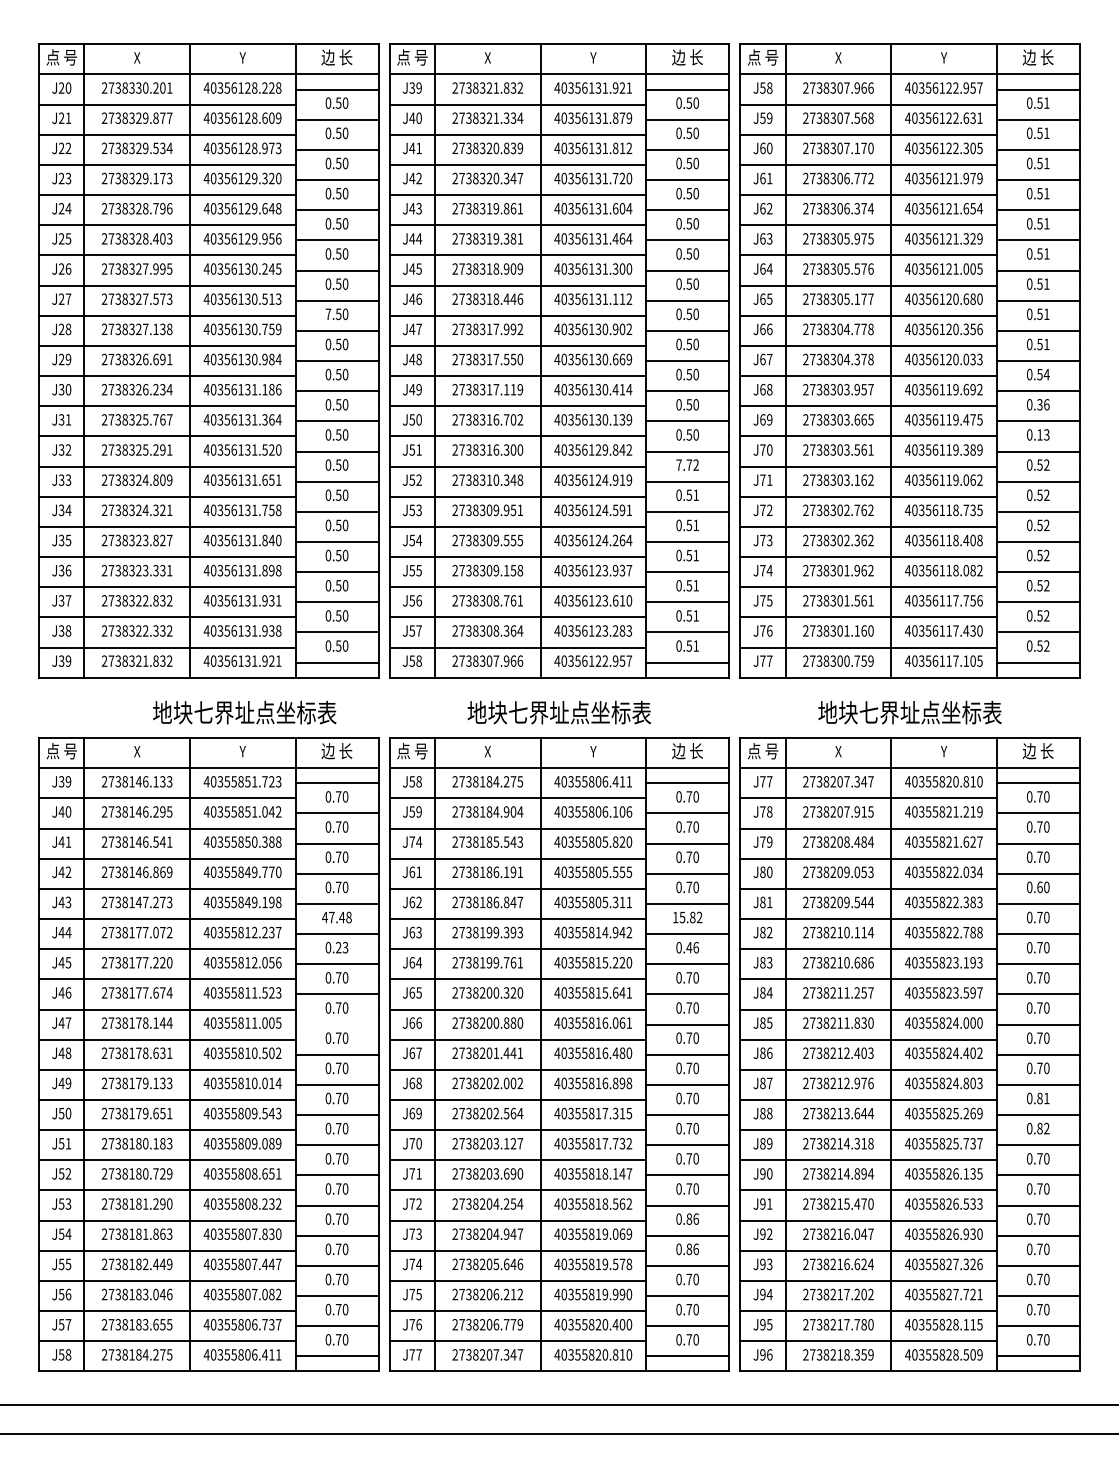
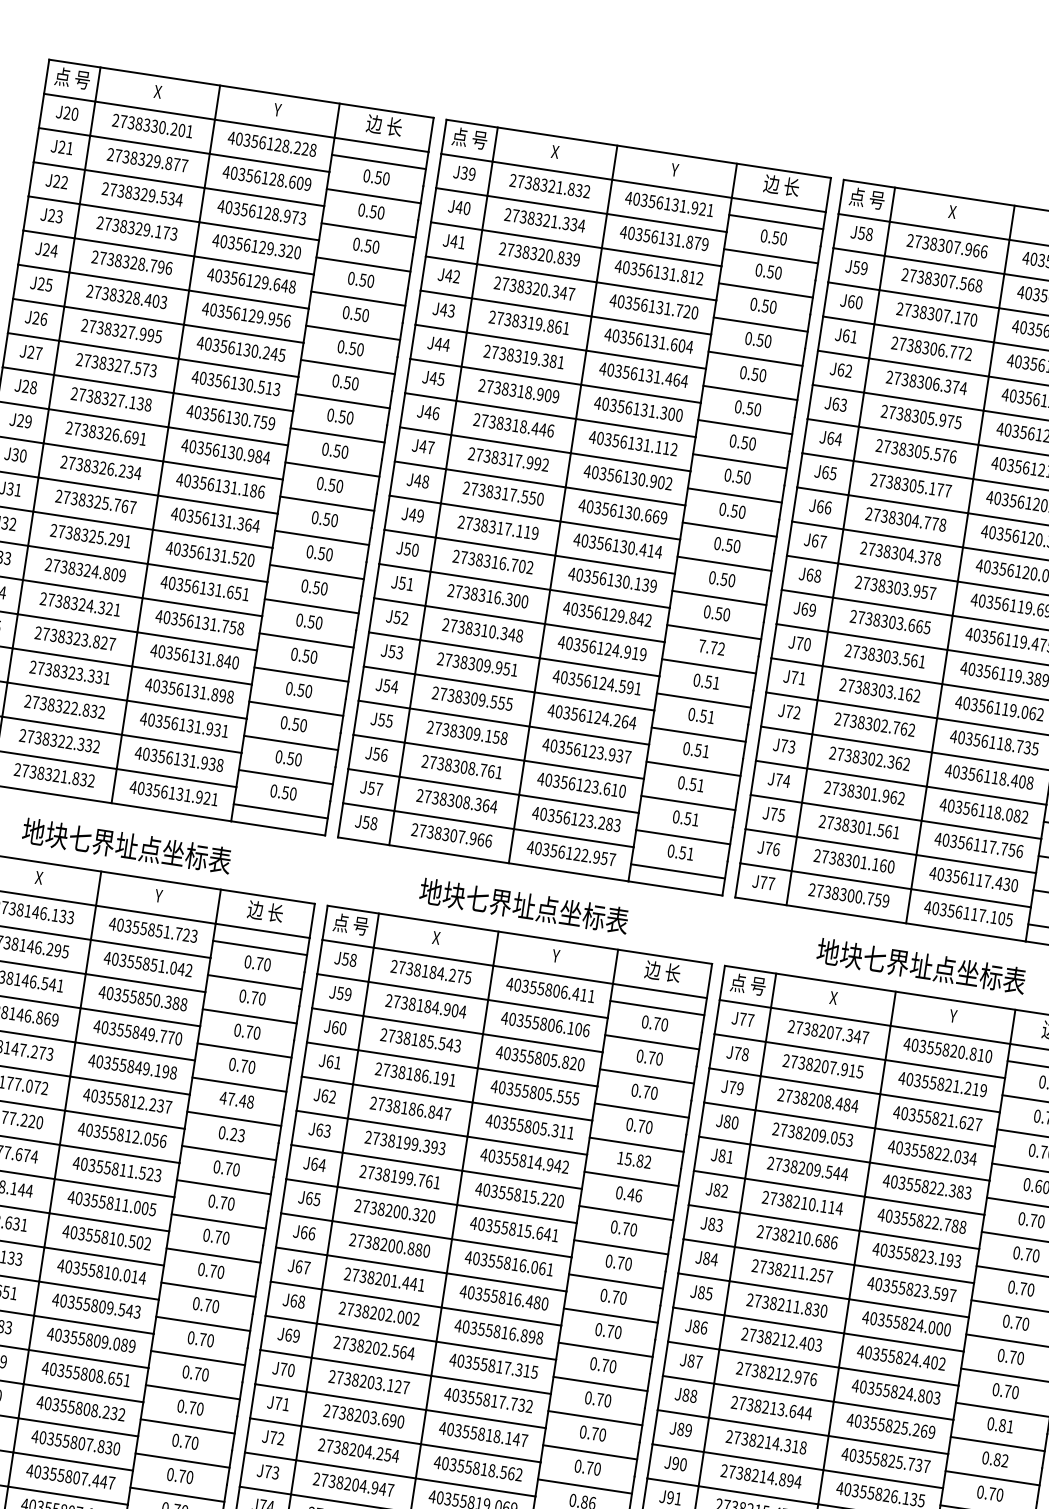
text: (328, 314) -> (330, 415), 7.50 -> 0.50
text: (244, 712) -> (126, 845), moved
text: (415, 841) -> (339, 1027), J74 -> J60
line: (336, 1024) -> (218, 1221), added

